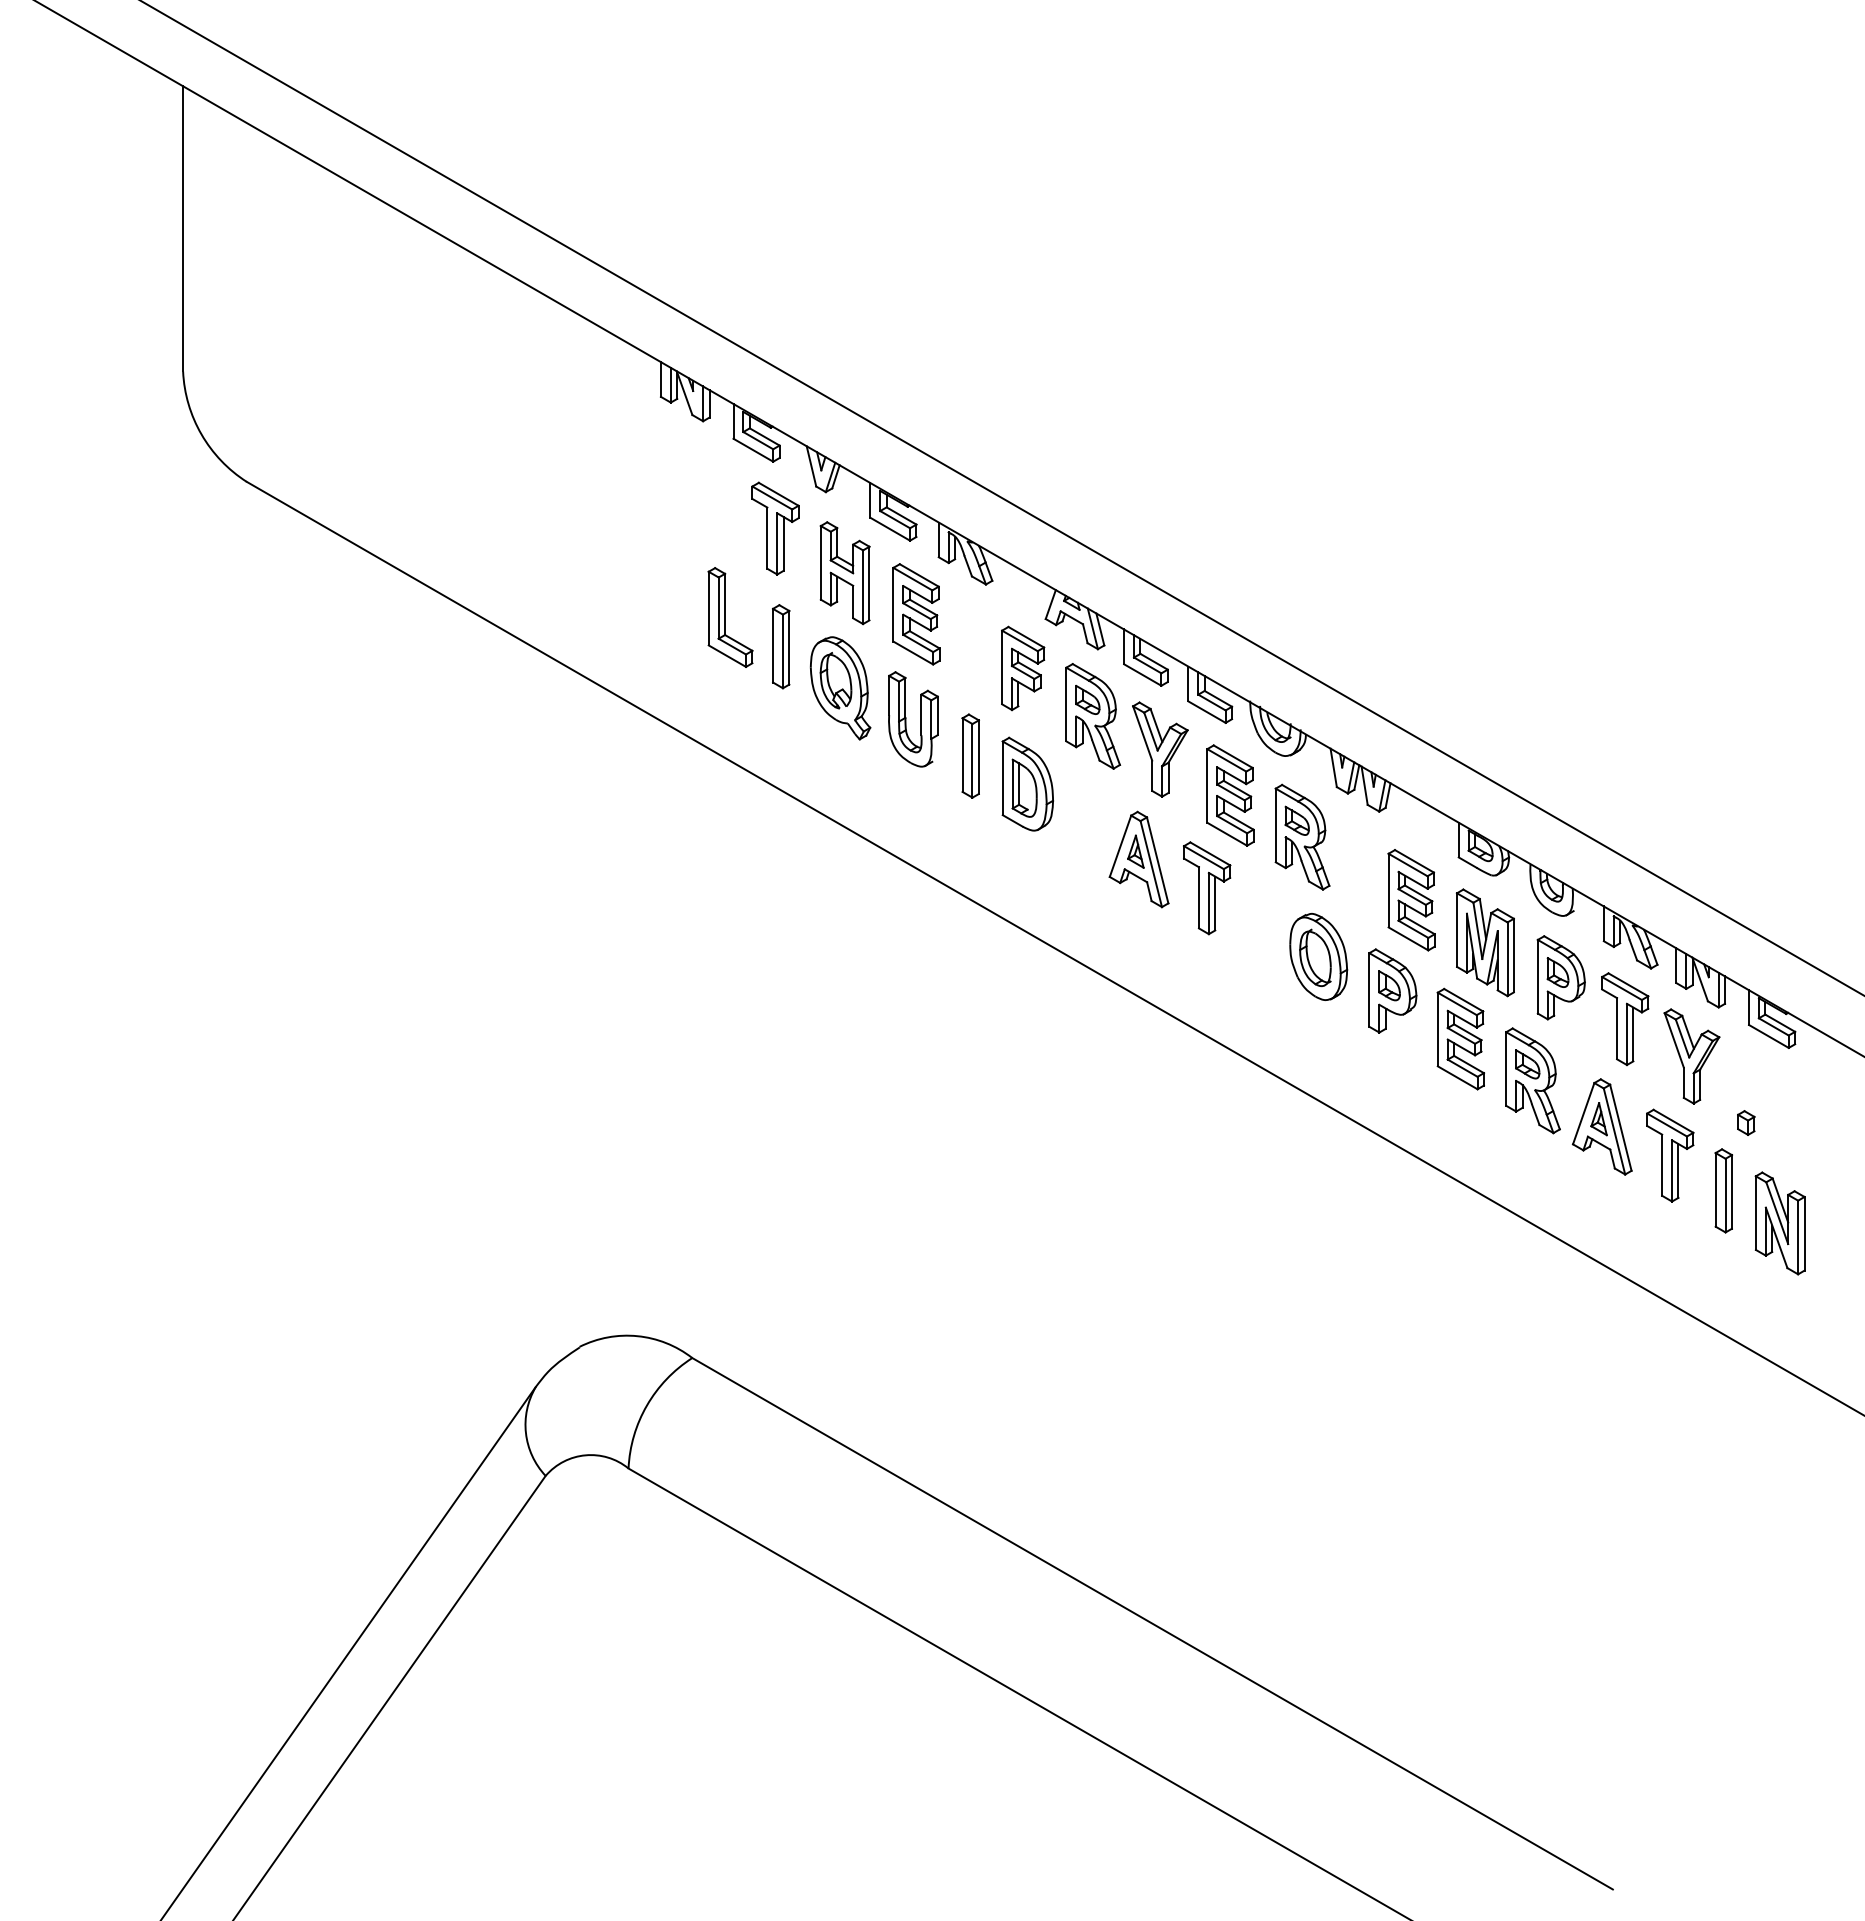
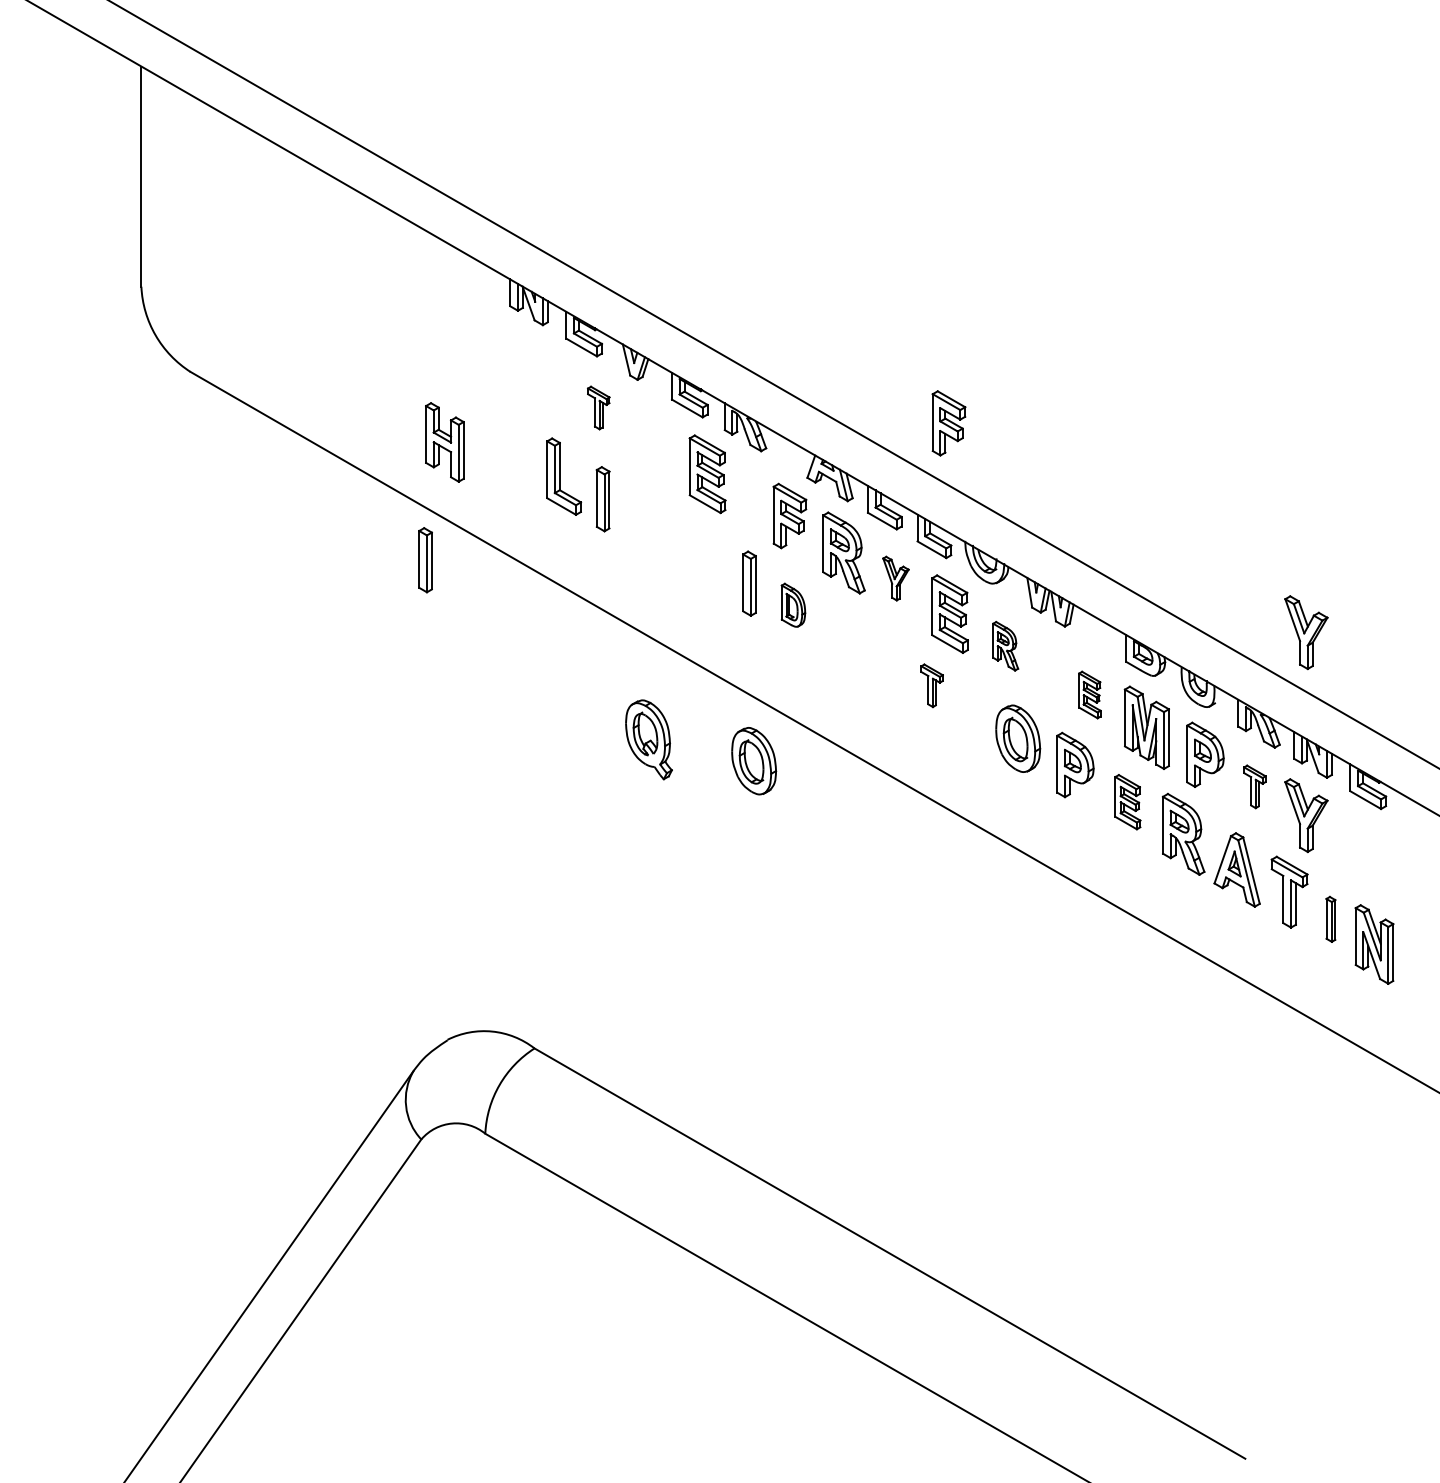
part: (775, 528) -> (598, 407), size x0.6
part: (1229, 548) -> (949, 423), added
part: (844, 573) -> (444, 442), moved
part: (840, 688) -> (648, 739), moved
part: (906, 719) -> (699, 555), removed
part: (551, 725) -> (425, 560), added
part: (1160, 749) -> (896, 578), size x0.6
part: (1027, 783) -> (793, 604), size x0.6
part: (1691, 819) -> (1306, 632), added
part: (1302, 836) -> (1005, 645), size x0.6
part: (1138, 859) -> (879, 663), removed
part: (1207, 888) -> (932, 685), size x0.6
part: (1411, 900) -> (1089, 695), size x0.6
part: (976, 985) -> (753, 760), added
part: (1625, 1019) -> (1255, 787), size x0.6
part: (1460, 1038) -> (1127, 801), size x0.7
part: (1746, 1122) -> (1348, 866), removed
part: (1723, 1190) -> (1330, 919), size x0.7

